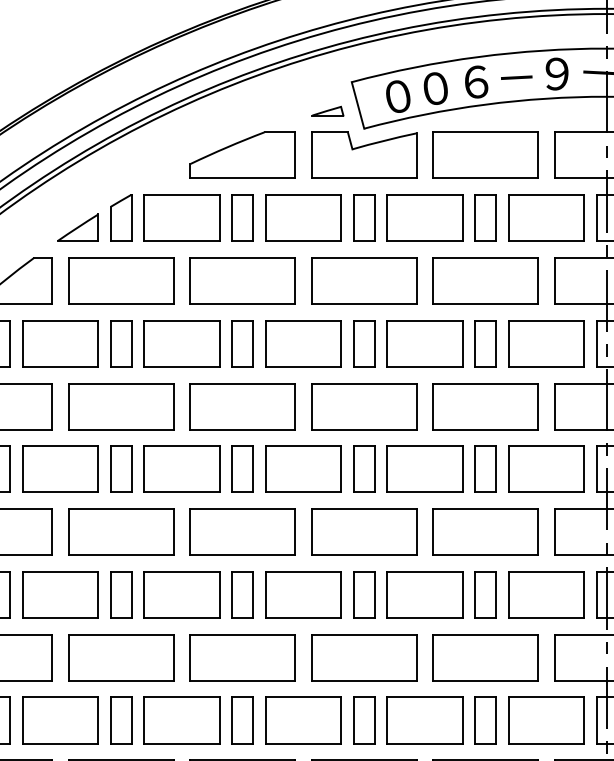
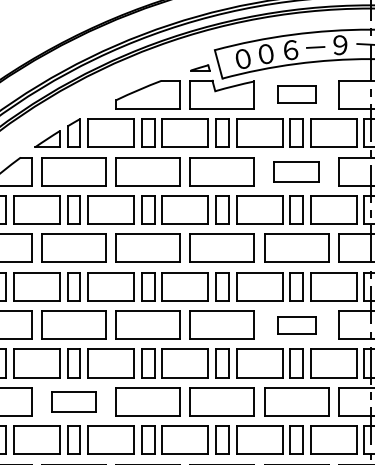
part: (485, 154) -> (296, 94), size x0.6
part: (485, 280) -> (296, 171), size x0.7
part: (485, 531) -> (296, 324), size x0.6
part: (120, 657) -> (73, 401), size x0.7

